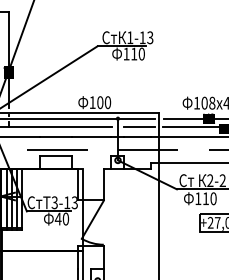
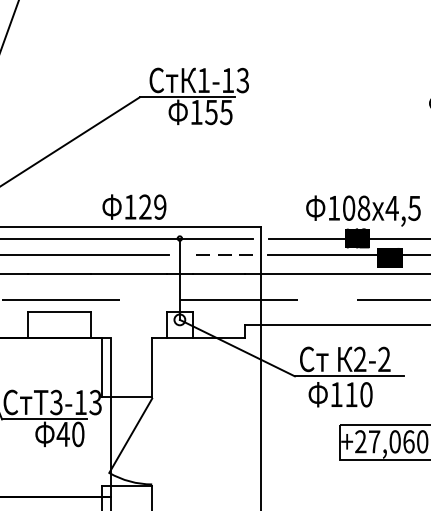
text: (137, 53) -> (217, 111), 110 -> 155
text: (103, 102) -> (151, 206), 100 -> 129
line: (139, 127) -> (221, 255), solid -> dashed

